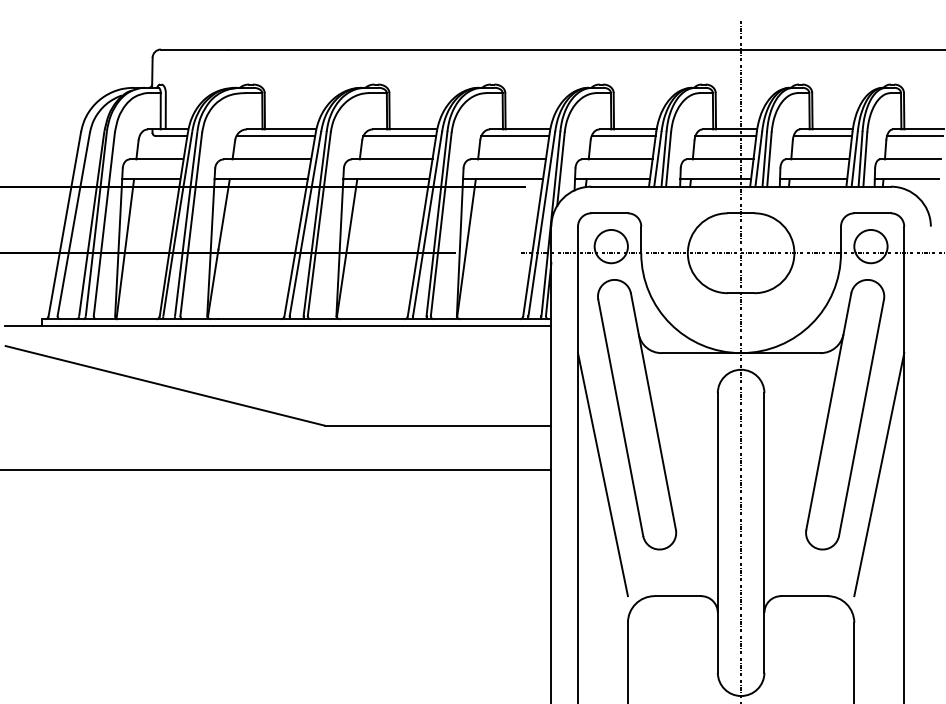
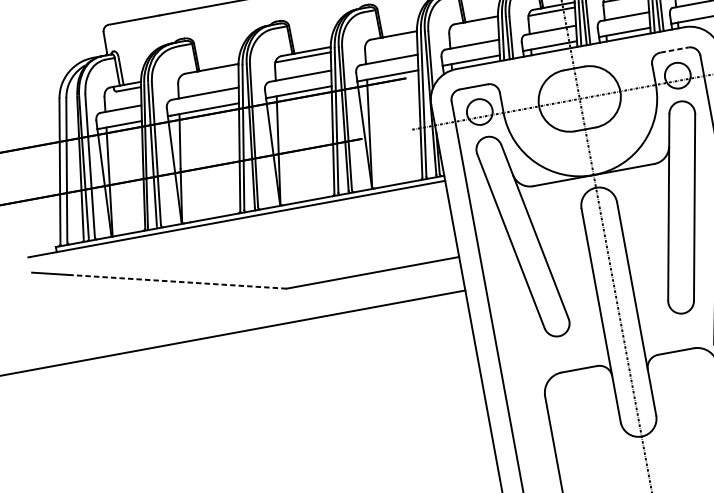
line: (275, 136) -> (208, 75), removed
line: (515, 136) -> (391, 41), removed
line: (623, 136) -> (473, 26), removed
line: (873, 213) -> (675, 50), solid -> dashed
line: (191, 392) -> (180, 282), solid -> dashed
line: (602, 474) -> (505, 287), removed

